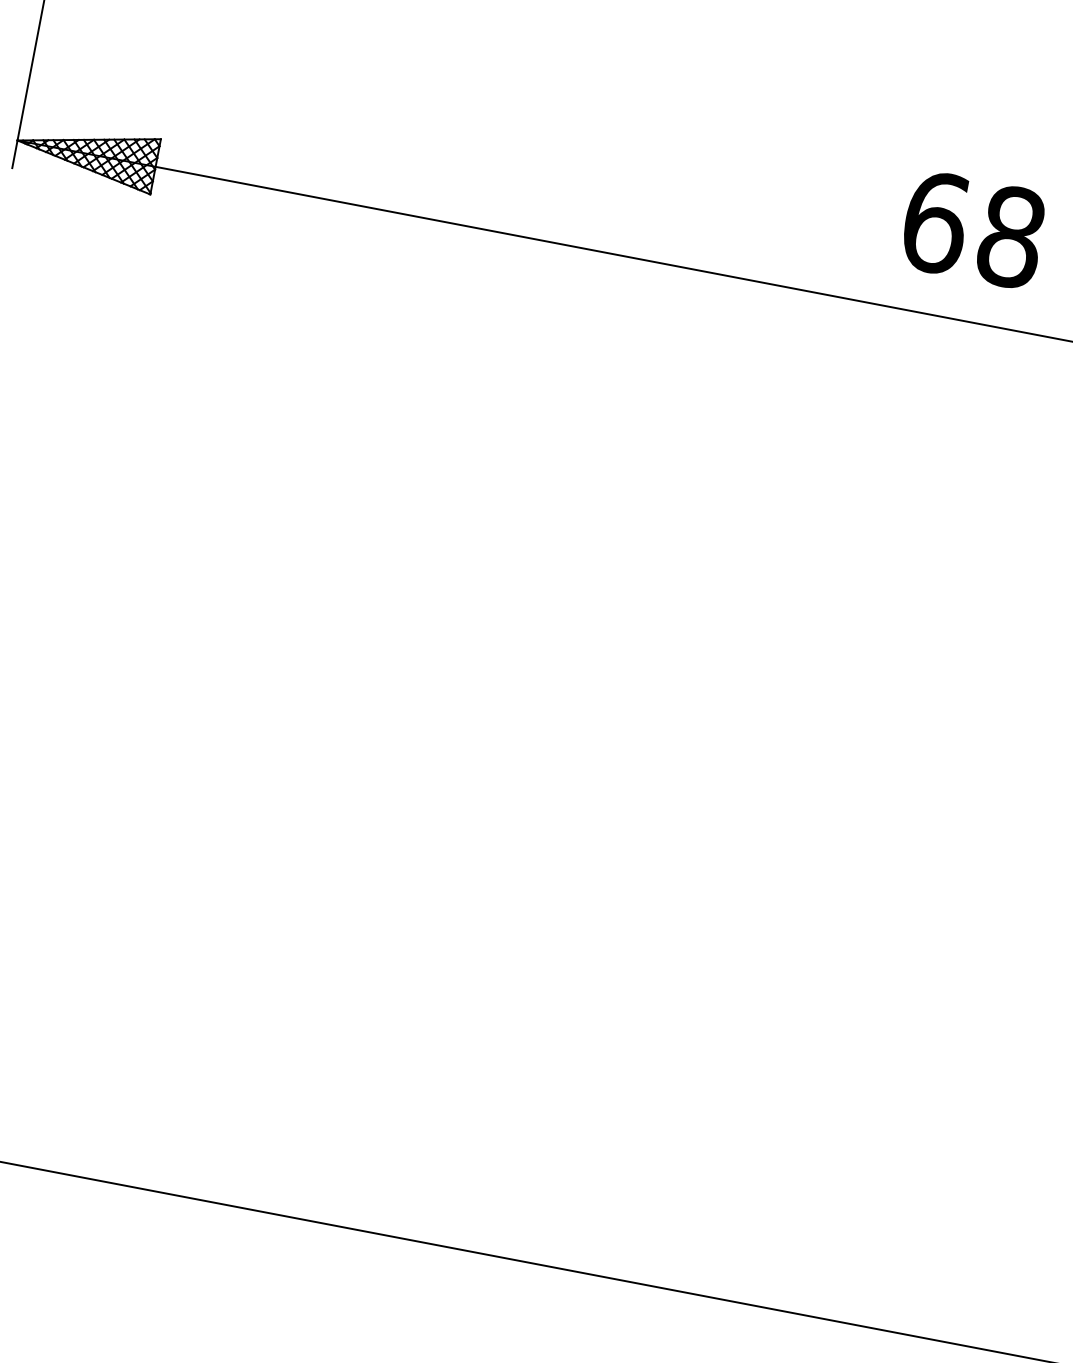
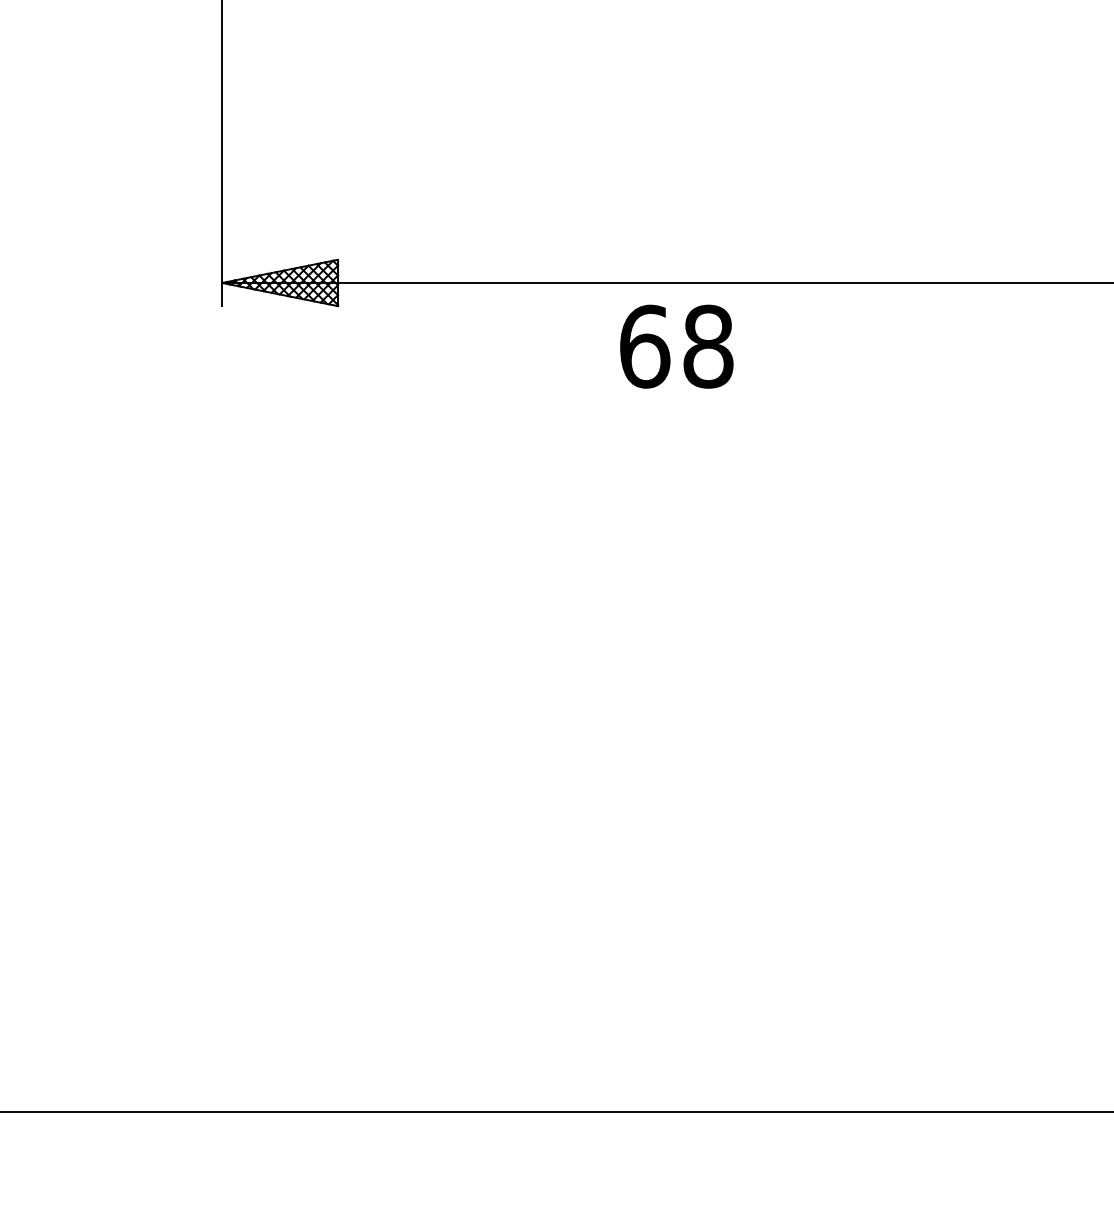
text: (973, 229) -> (676, 346), moved

